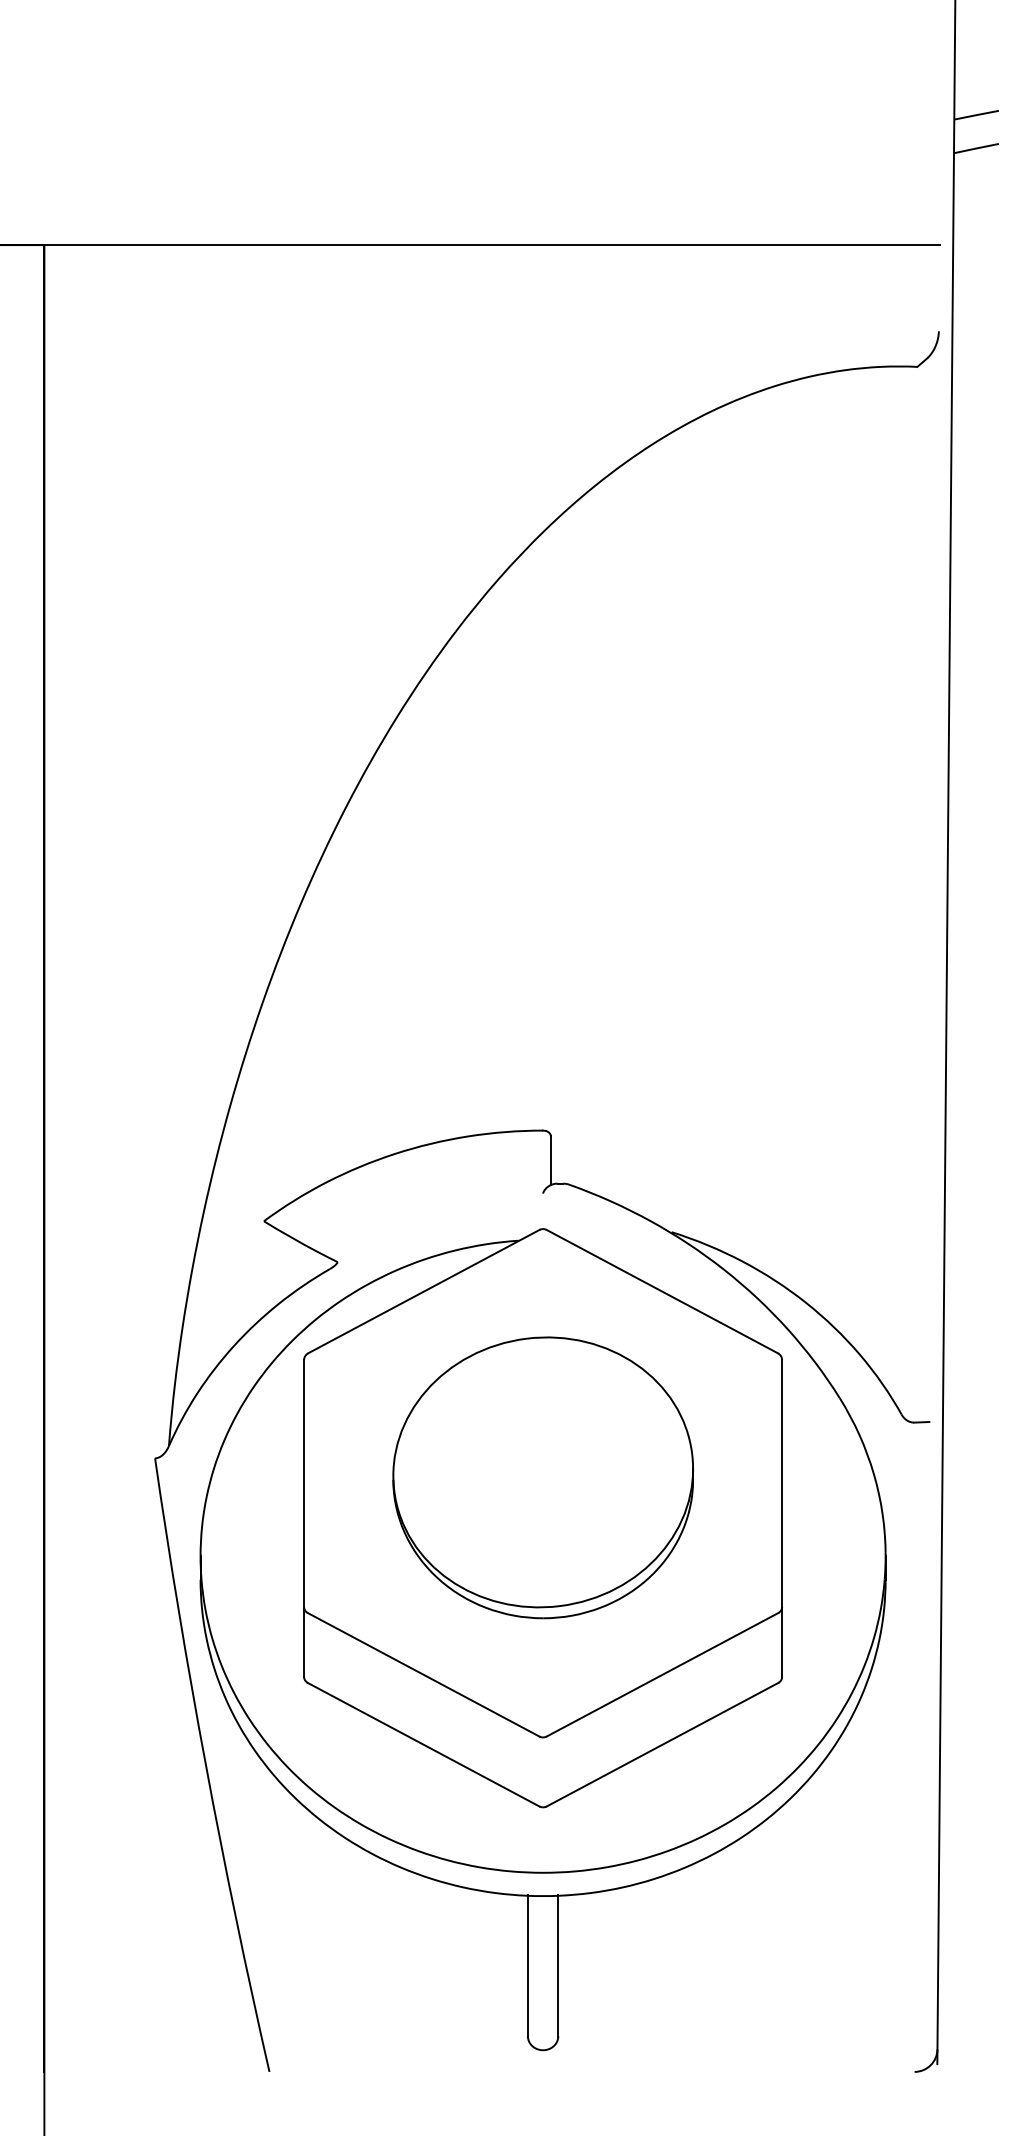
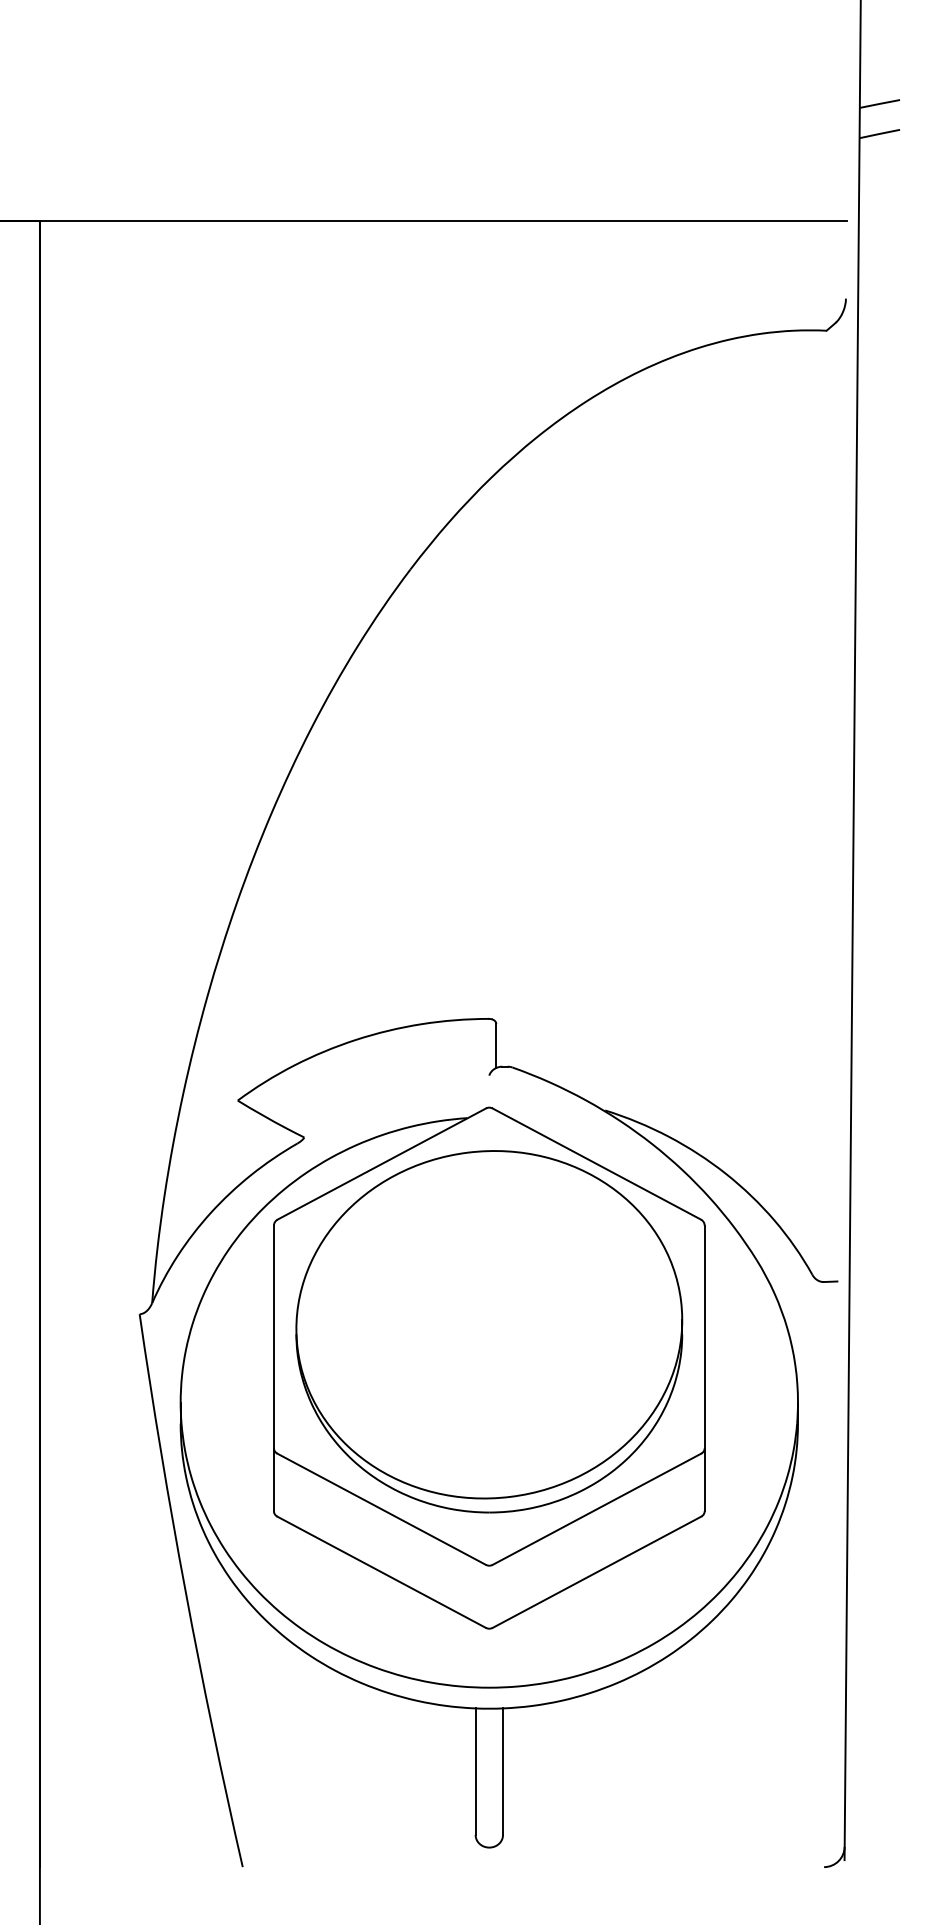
part: (543, 1477) -> (489, 1331), size x1.43

